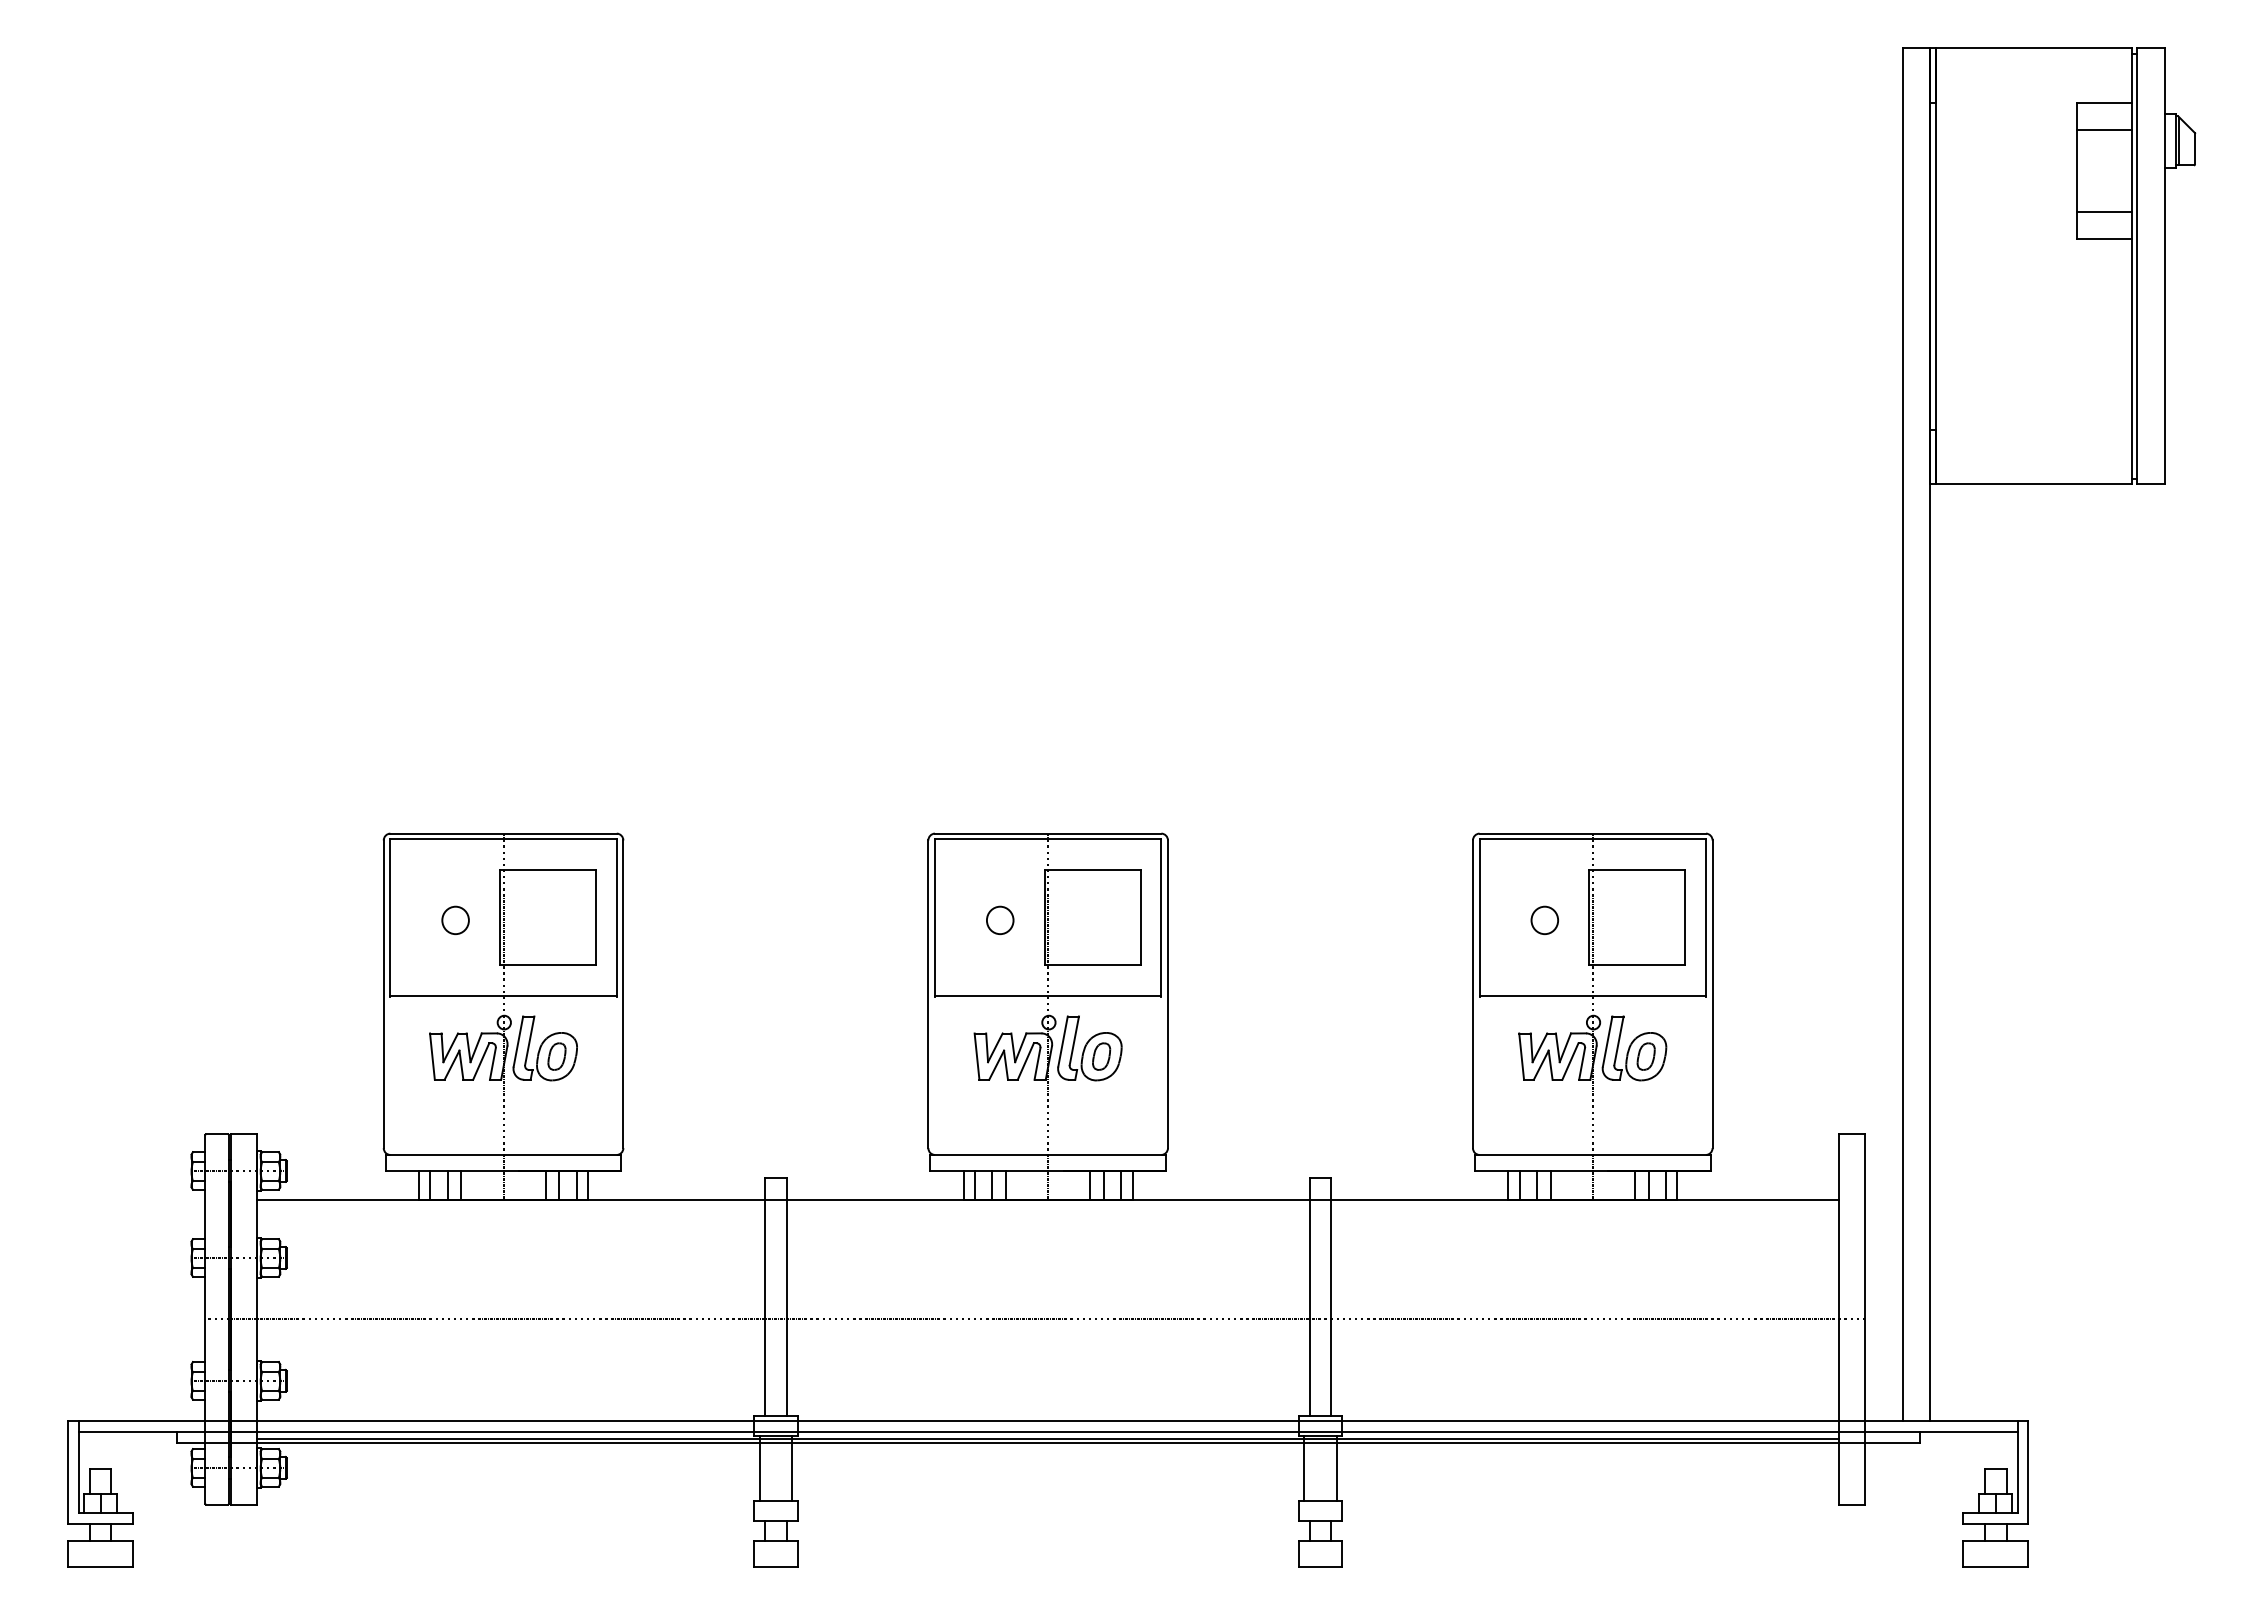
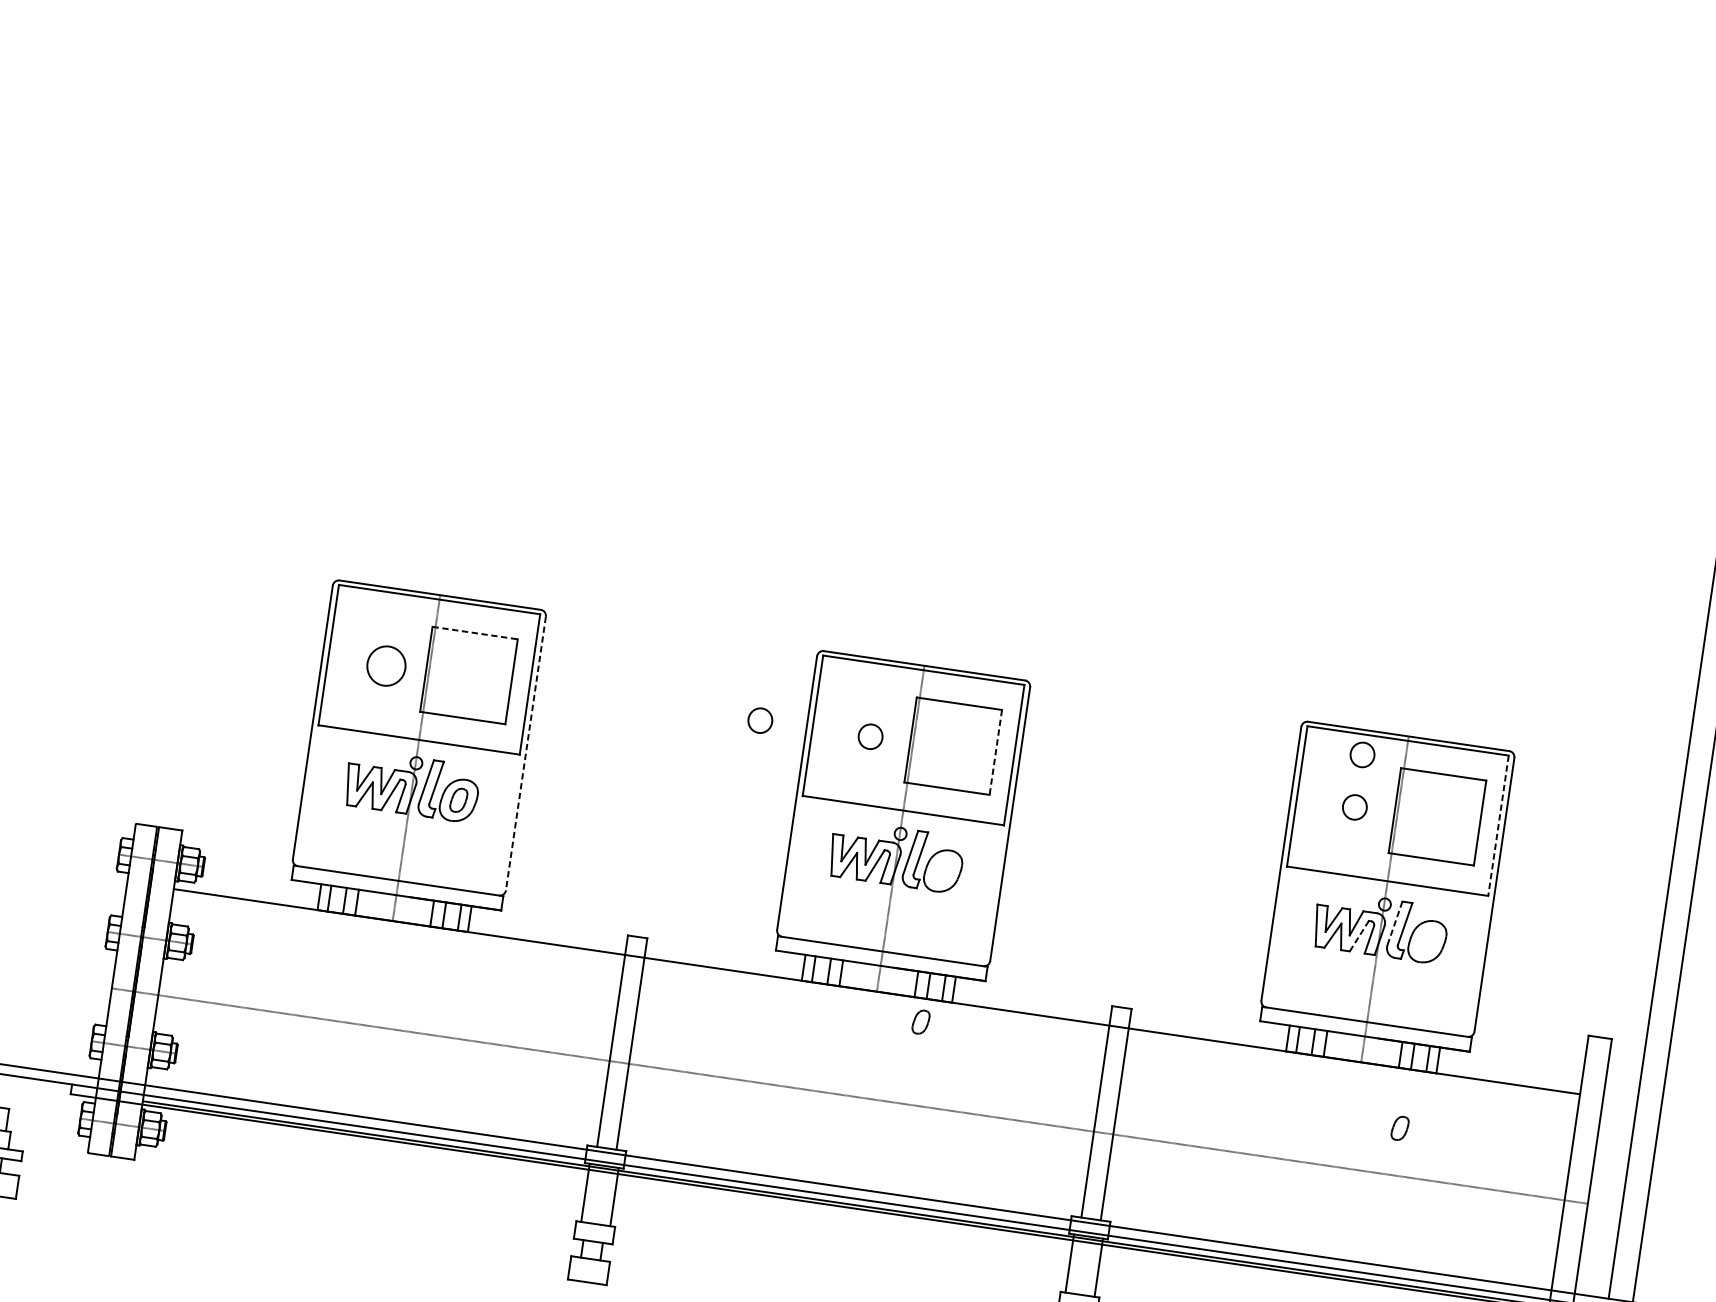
part: (1544, 860) -> (1362, 754), added
line: (548, 869) -> (475, 632), solid -> dashed
line: (1140, 917) -> (995, 752), solid -> dashed
line: (1705, 918) -> (1497, 826), solid -> dashed
part: (455, 920) -> (386, 666), size x1.6
part: (876, 920) -> (760, 720), added
line: (623, 994) -> (526, 753), solid -> dashed
line: (1607, 1041) -> (1394, 923), solid -> dashed
part: (1101, 1056) -> (920, 1022), moved
part: (1645, 1056) -> (1399, 1128), moved
line: (1570, 1061) -> (1359, 936), solid -> dashed

